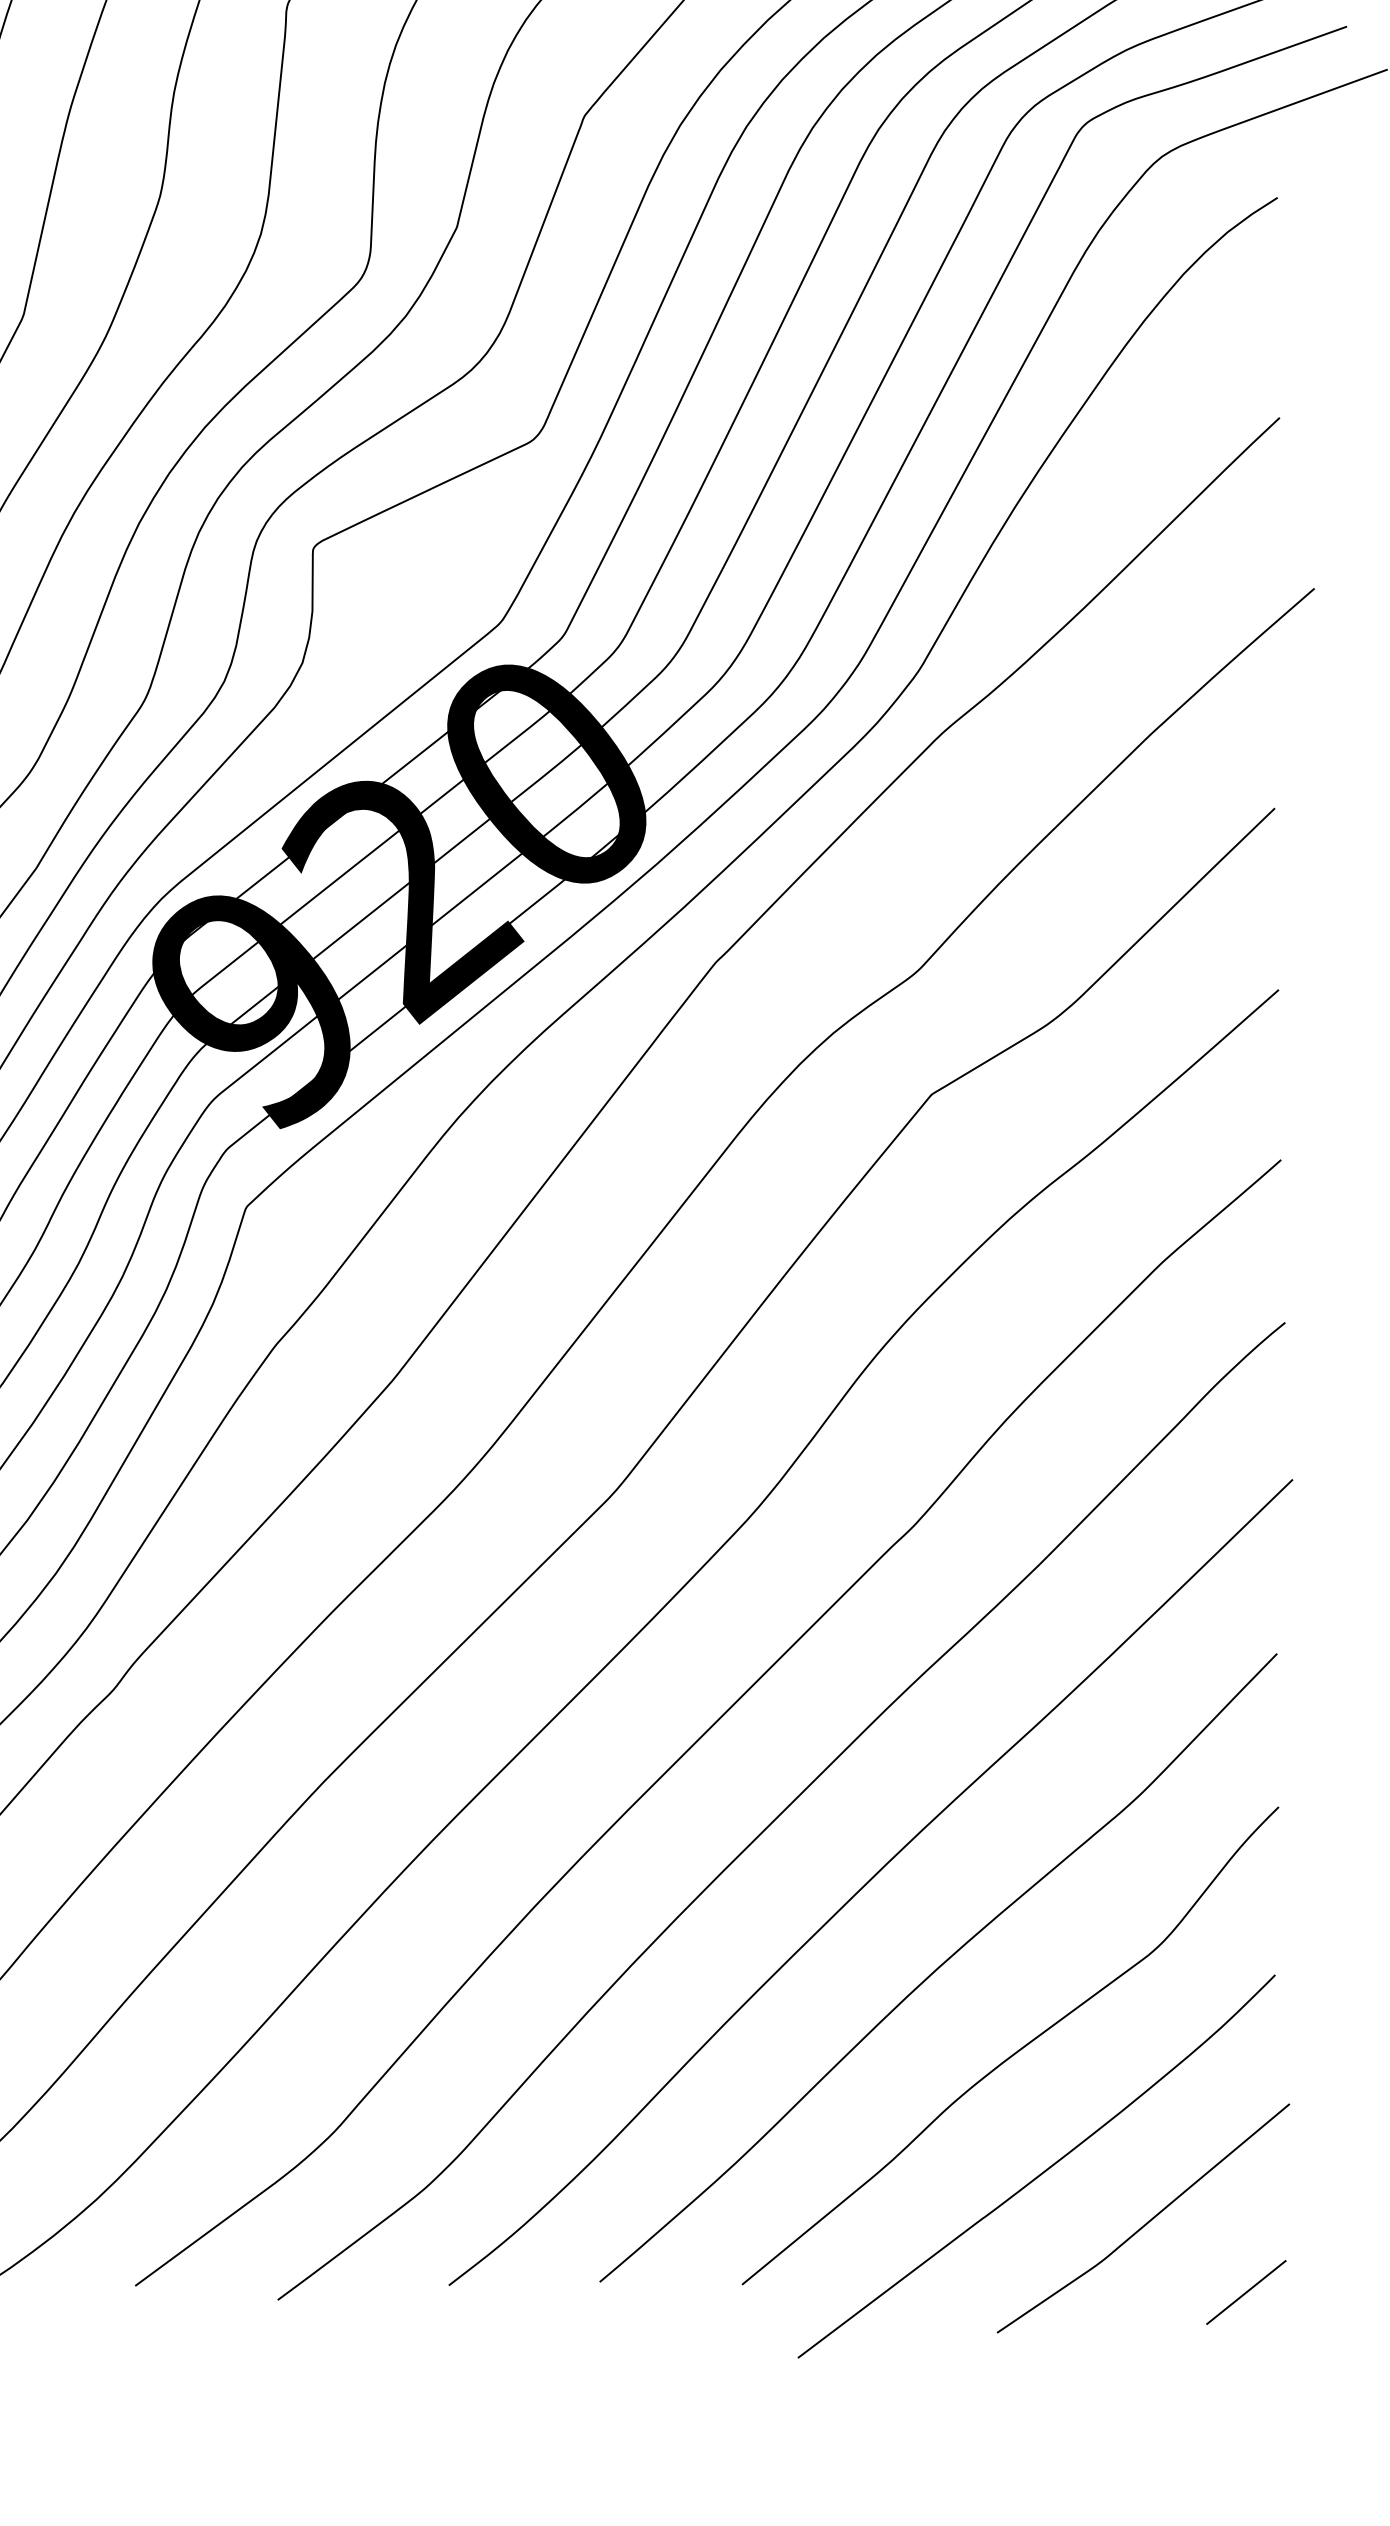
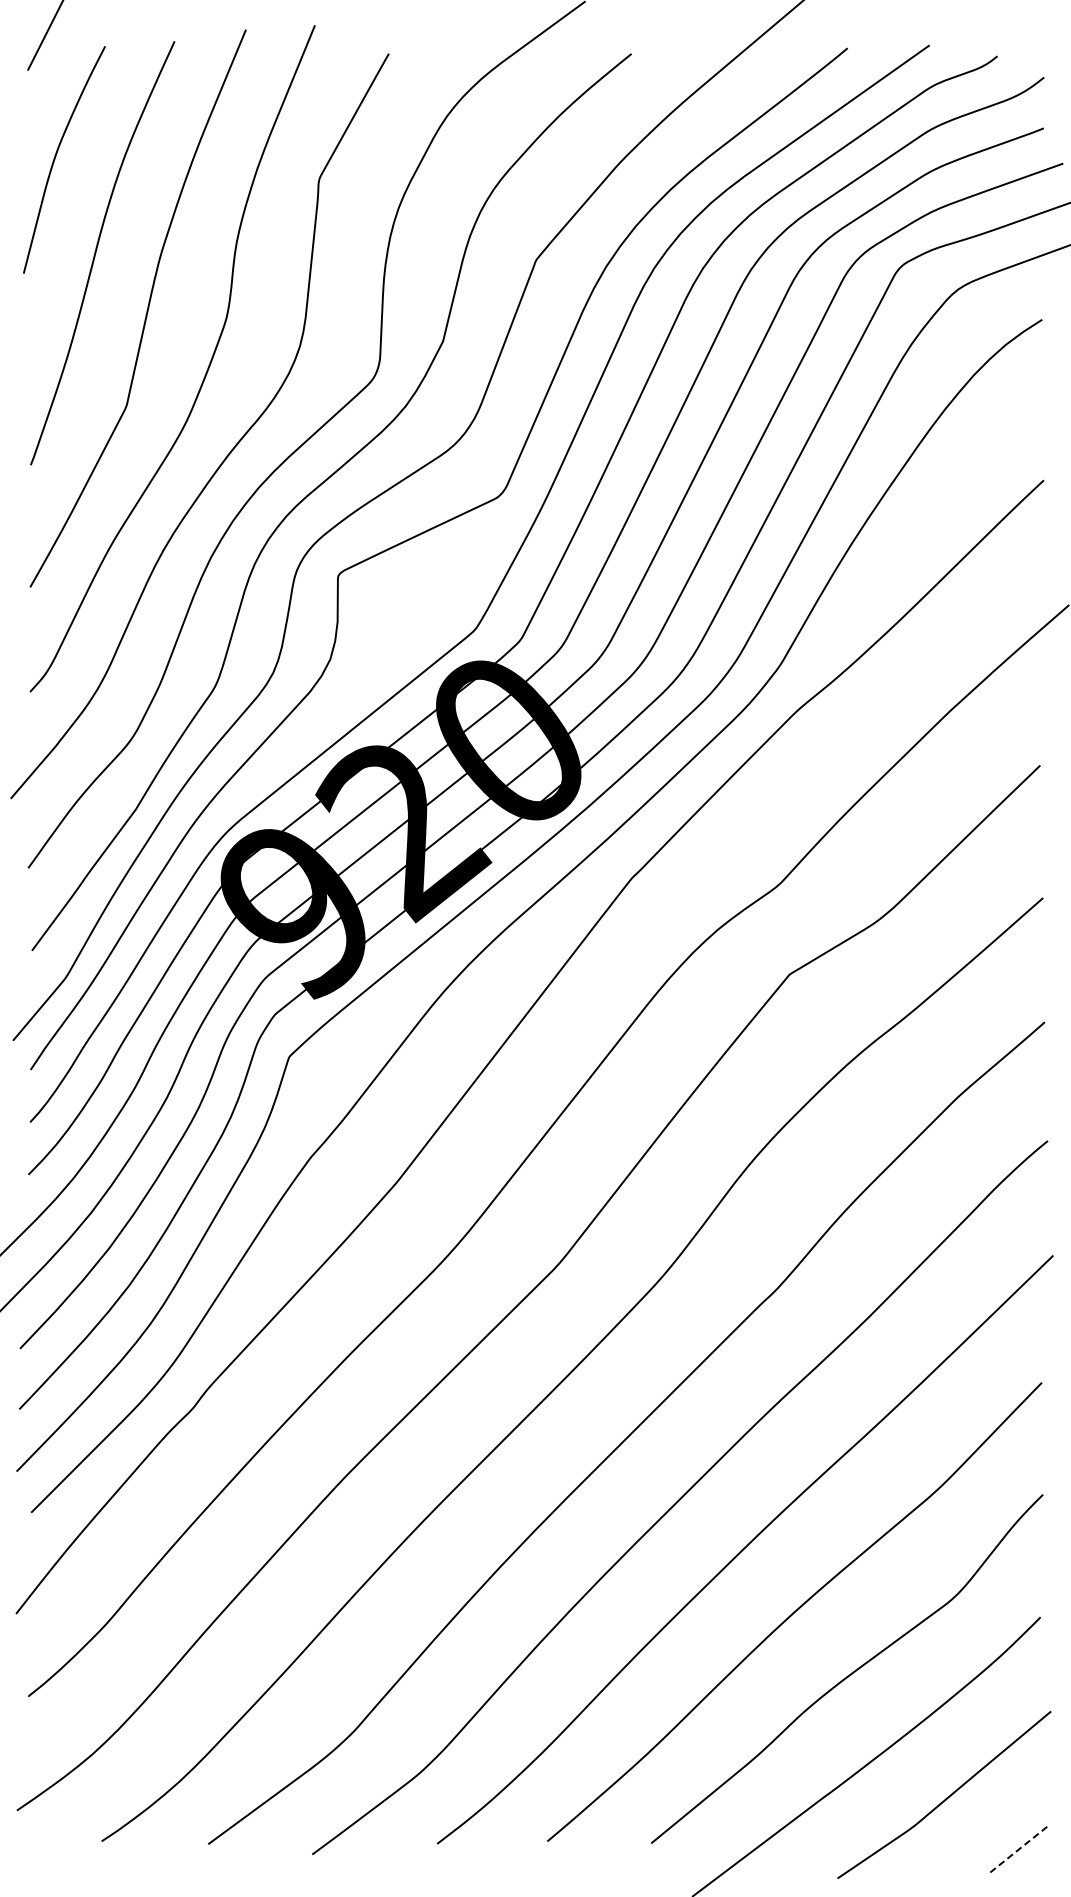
line: (1246, 2291) -> (1019, 1848), solid -> dashed

